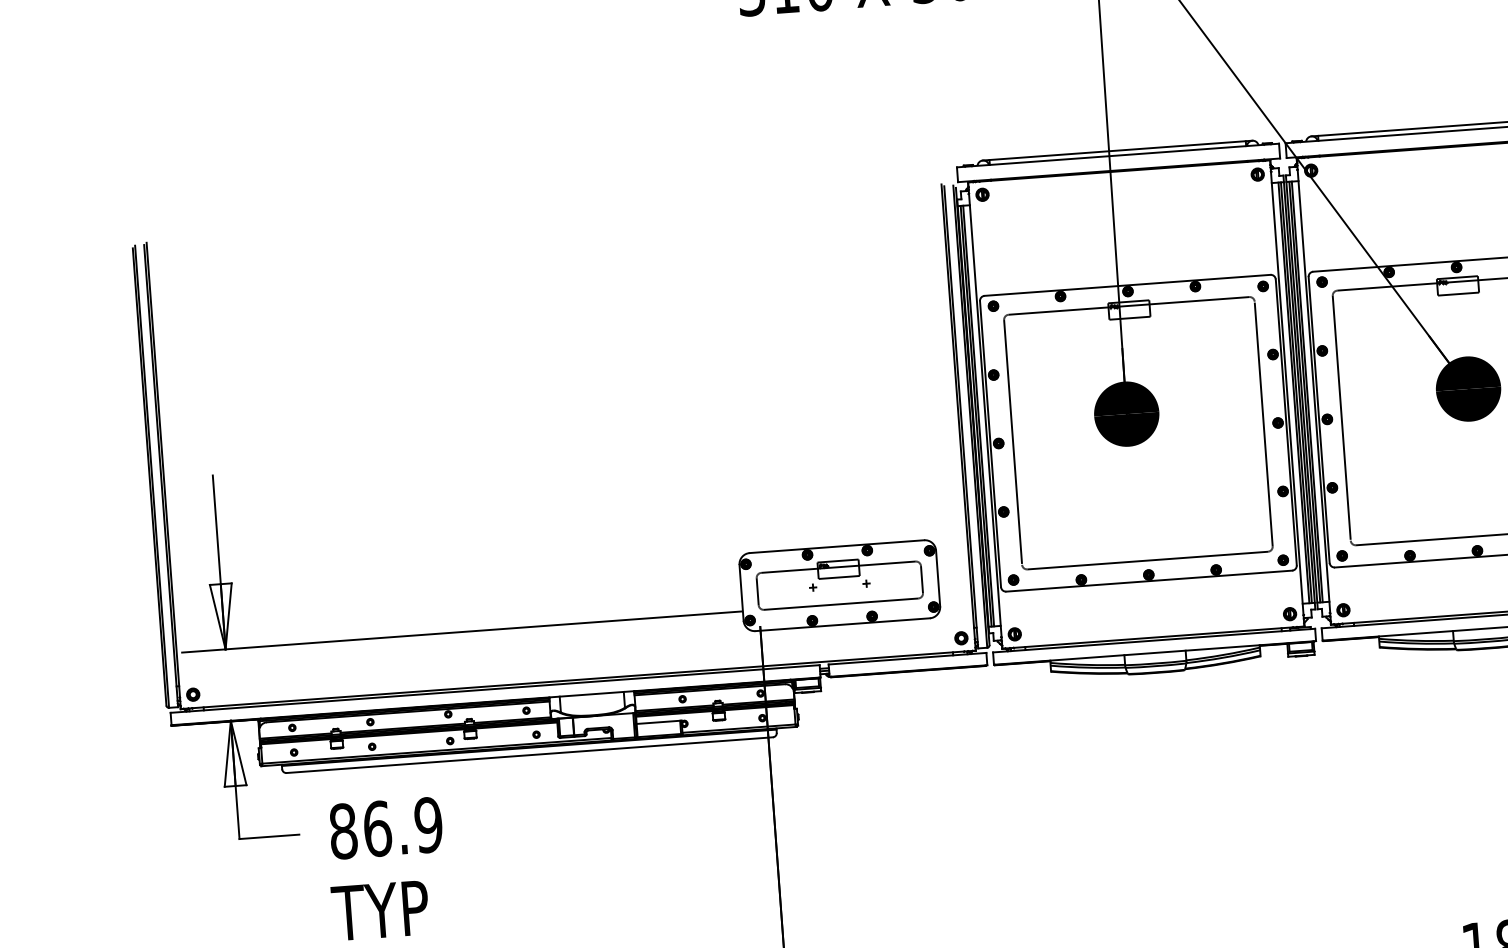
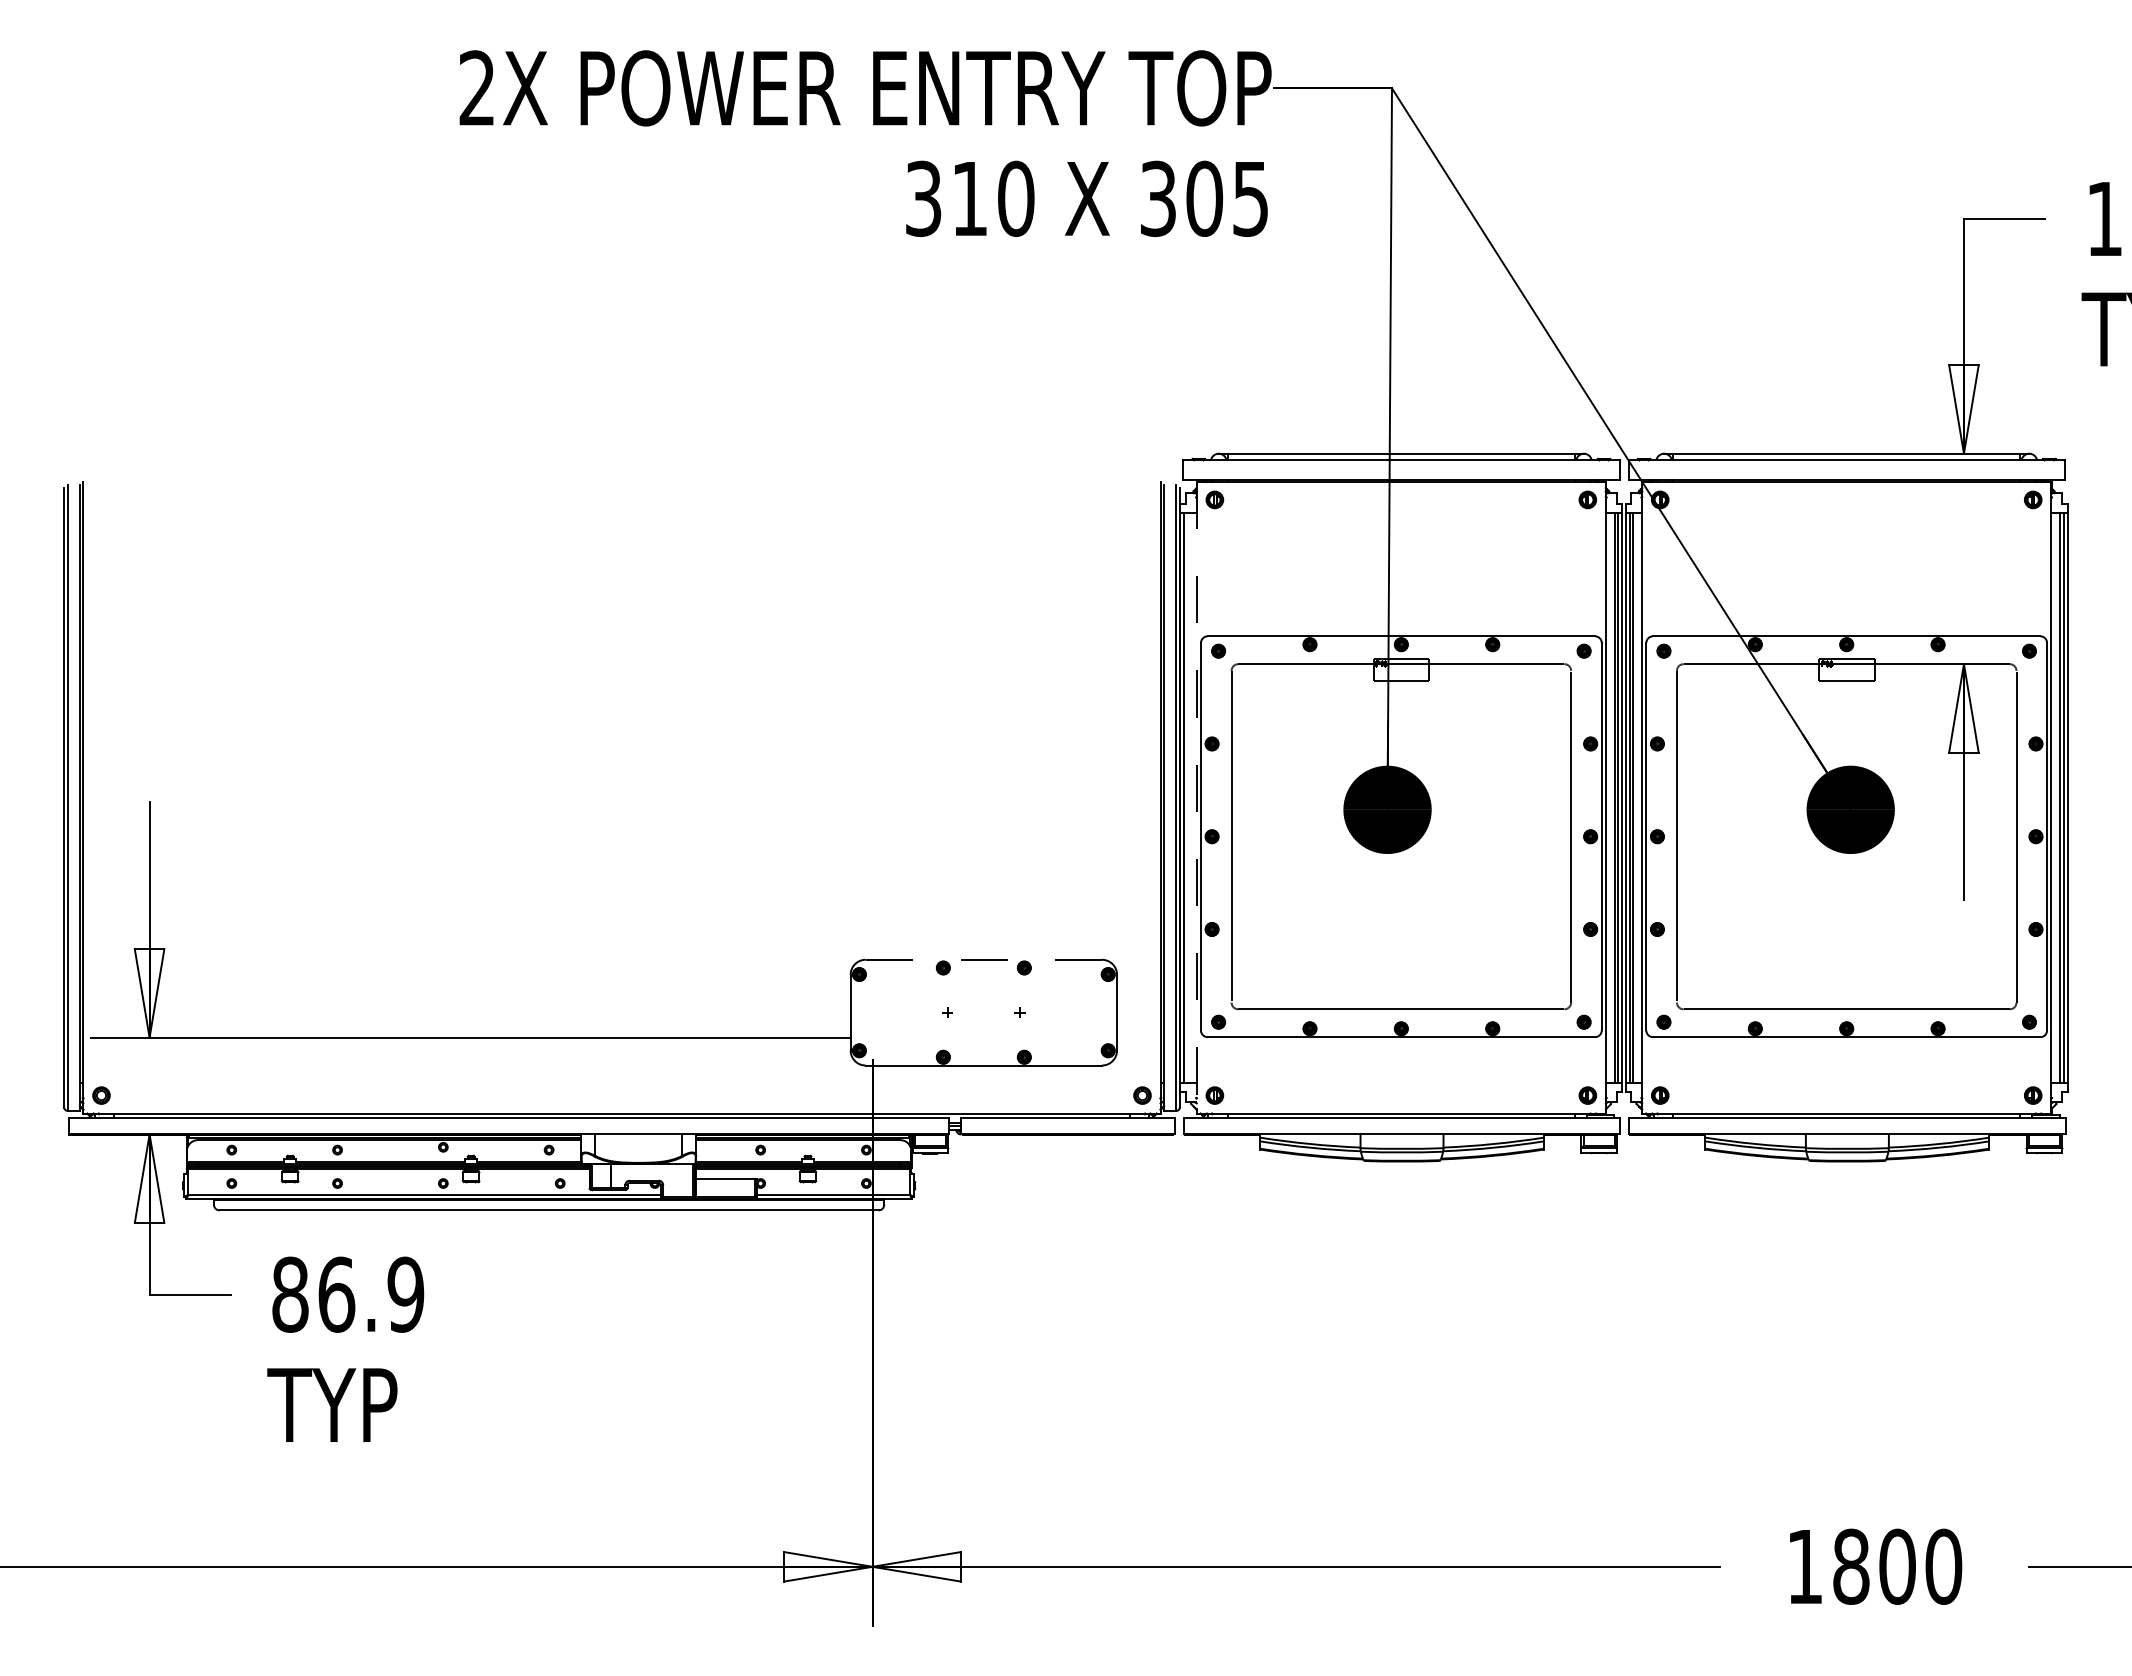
line: (978, 415) -> (1187, 797), removed
line: (985, 415) -> (1196, 797), solid -> dashed
line: (836, 546) -> (983, 959), solid -> dashed
part: (839, 582) -> (983, 1008), removed

